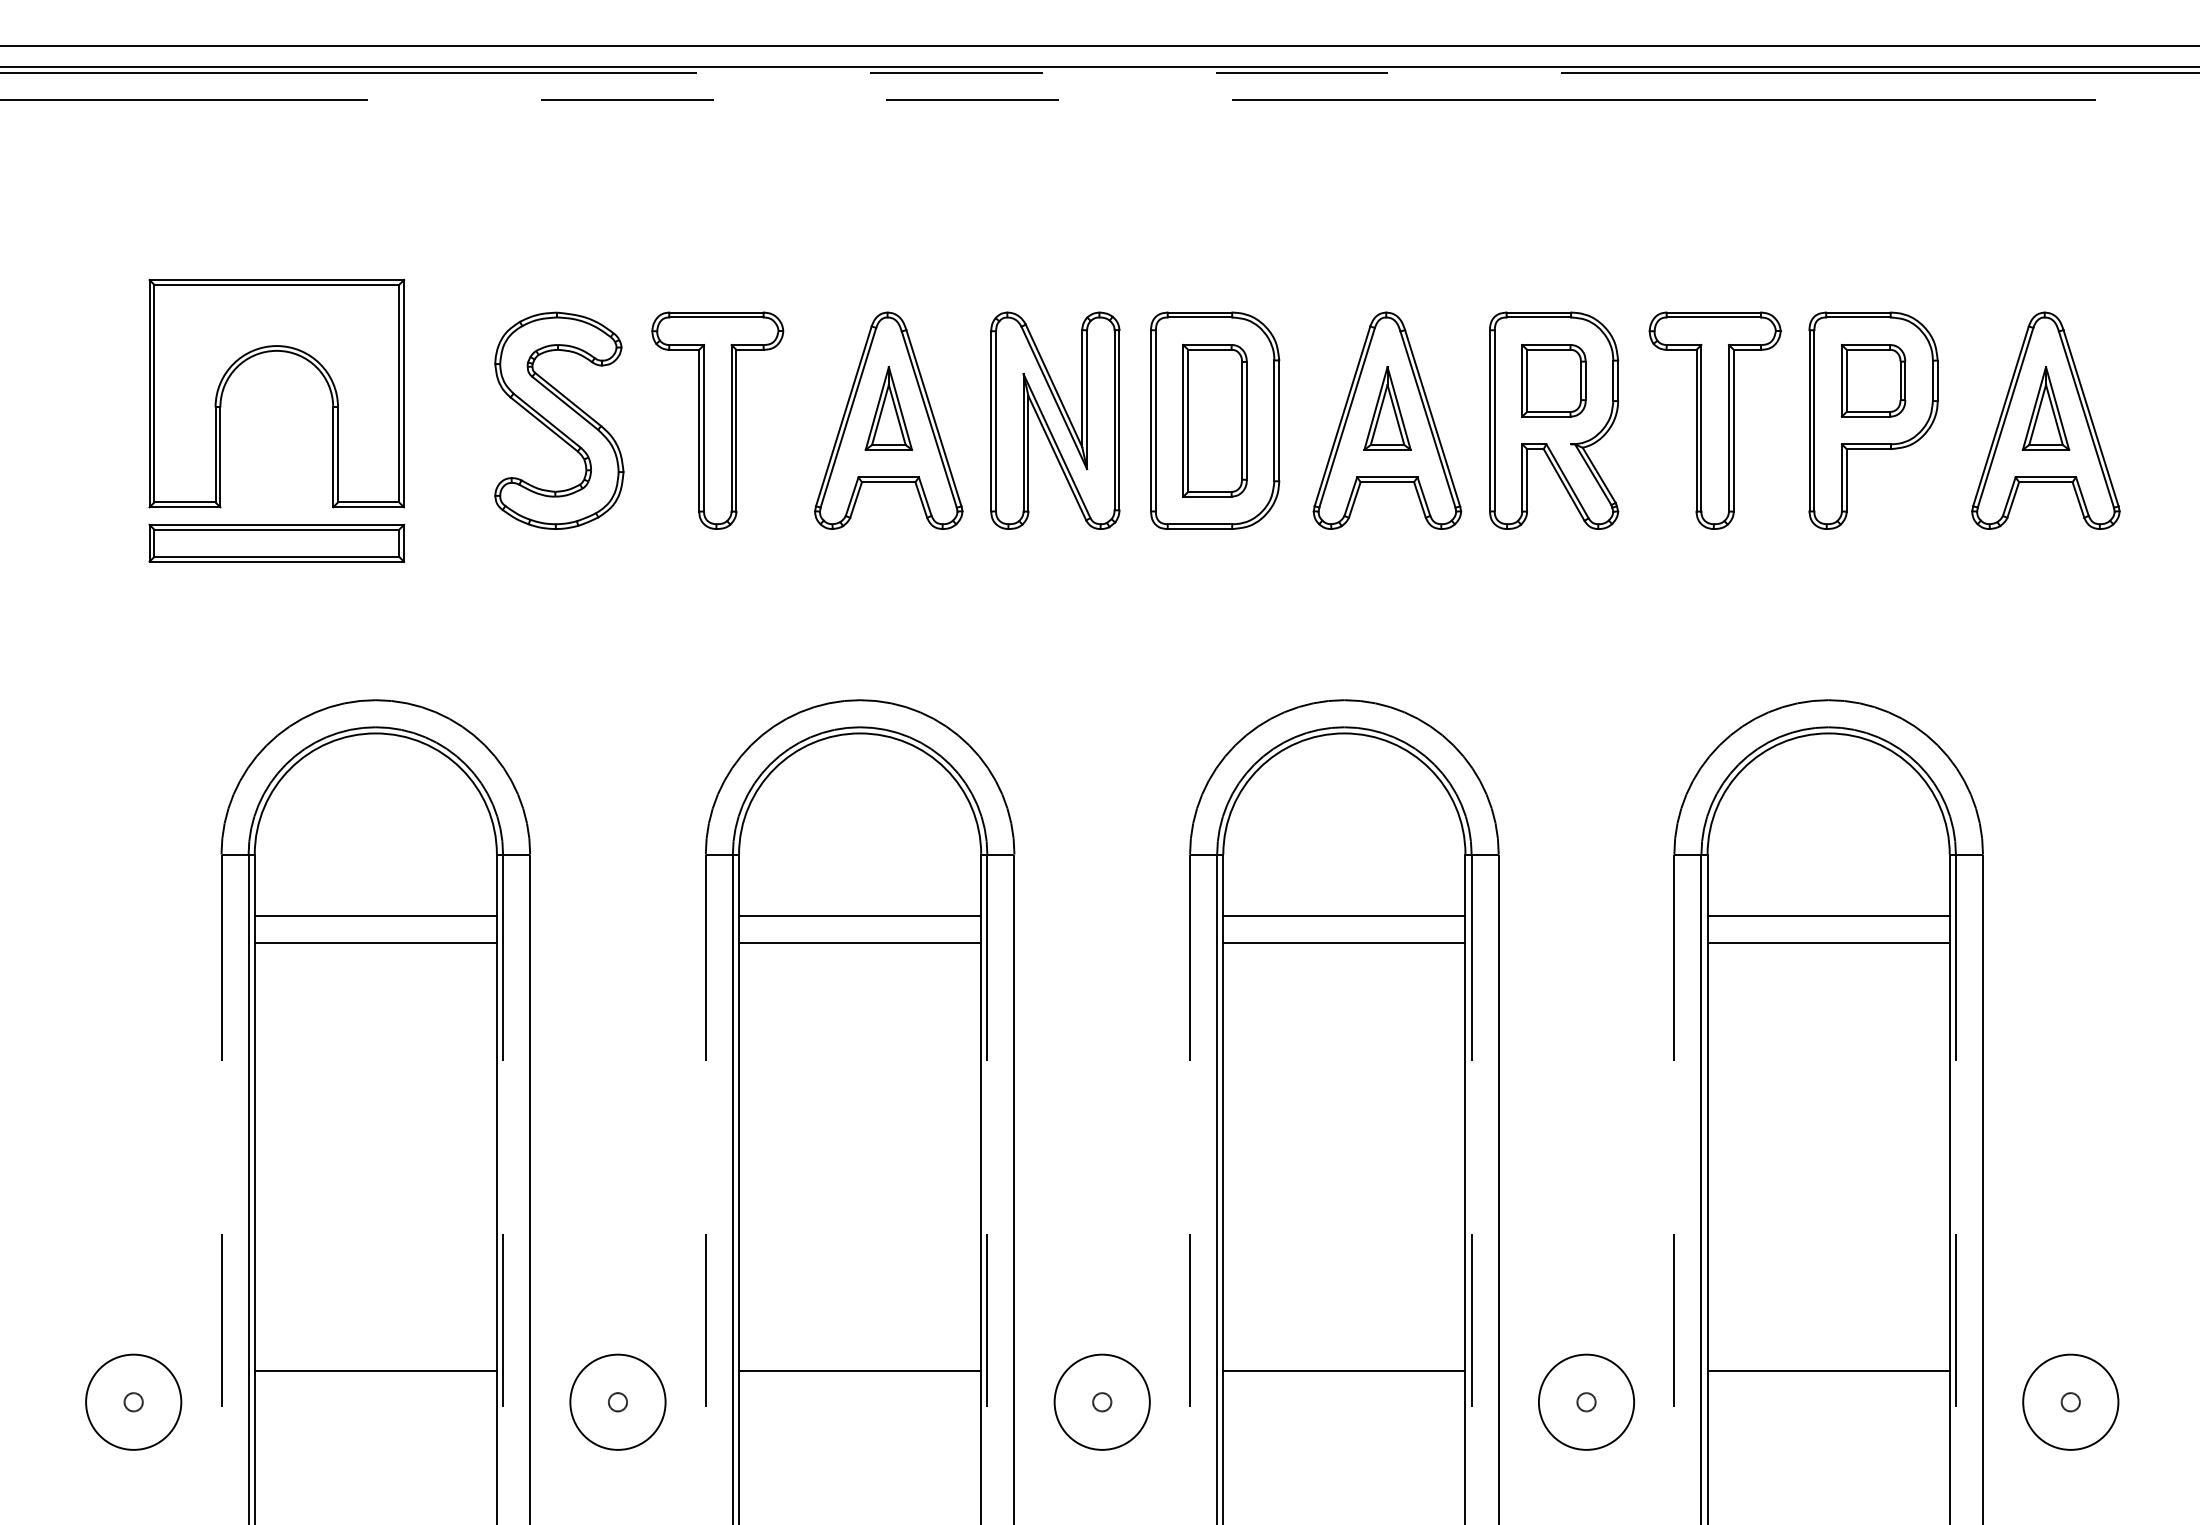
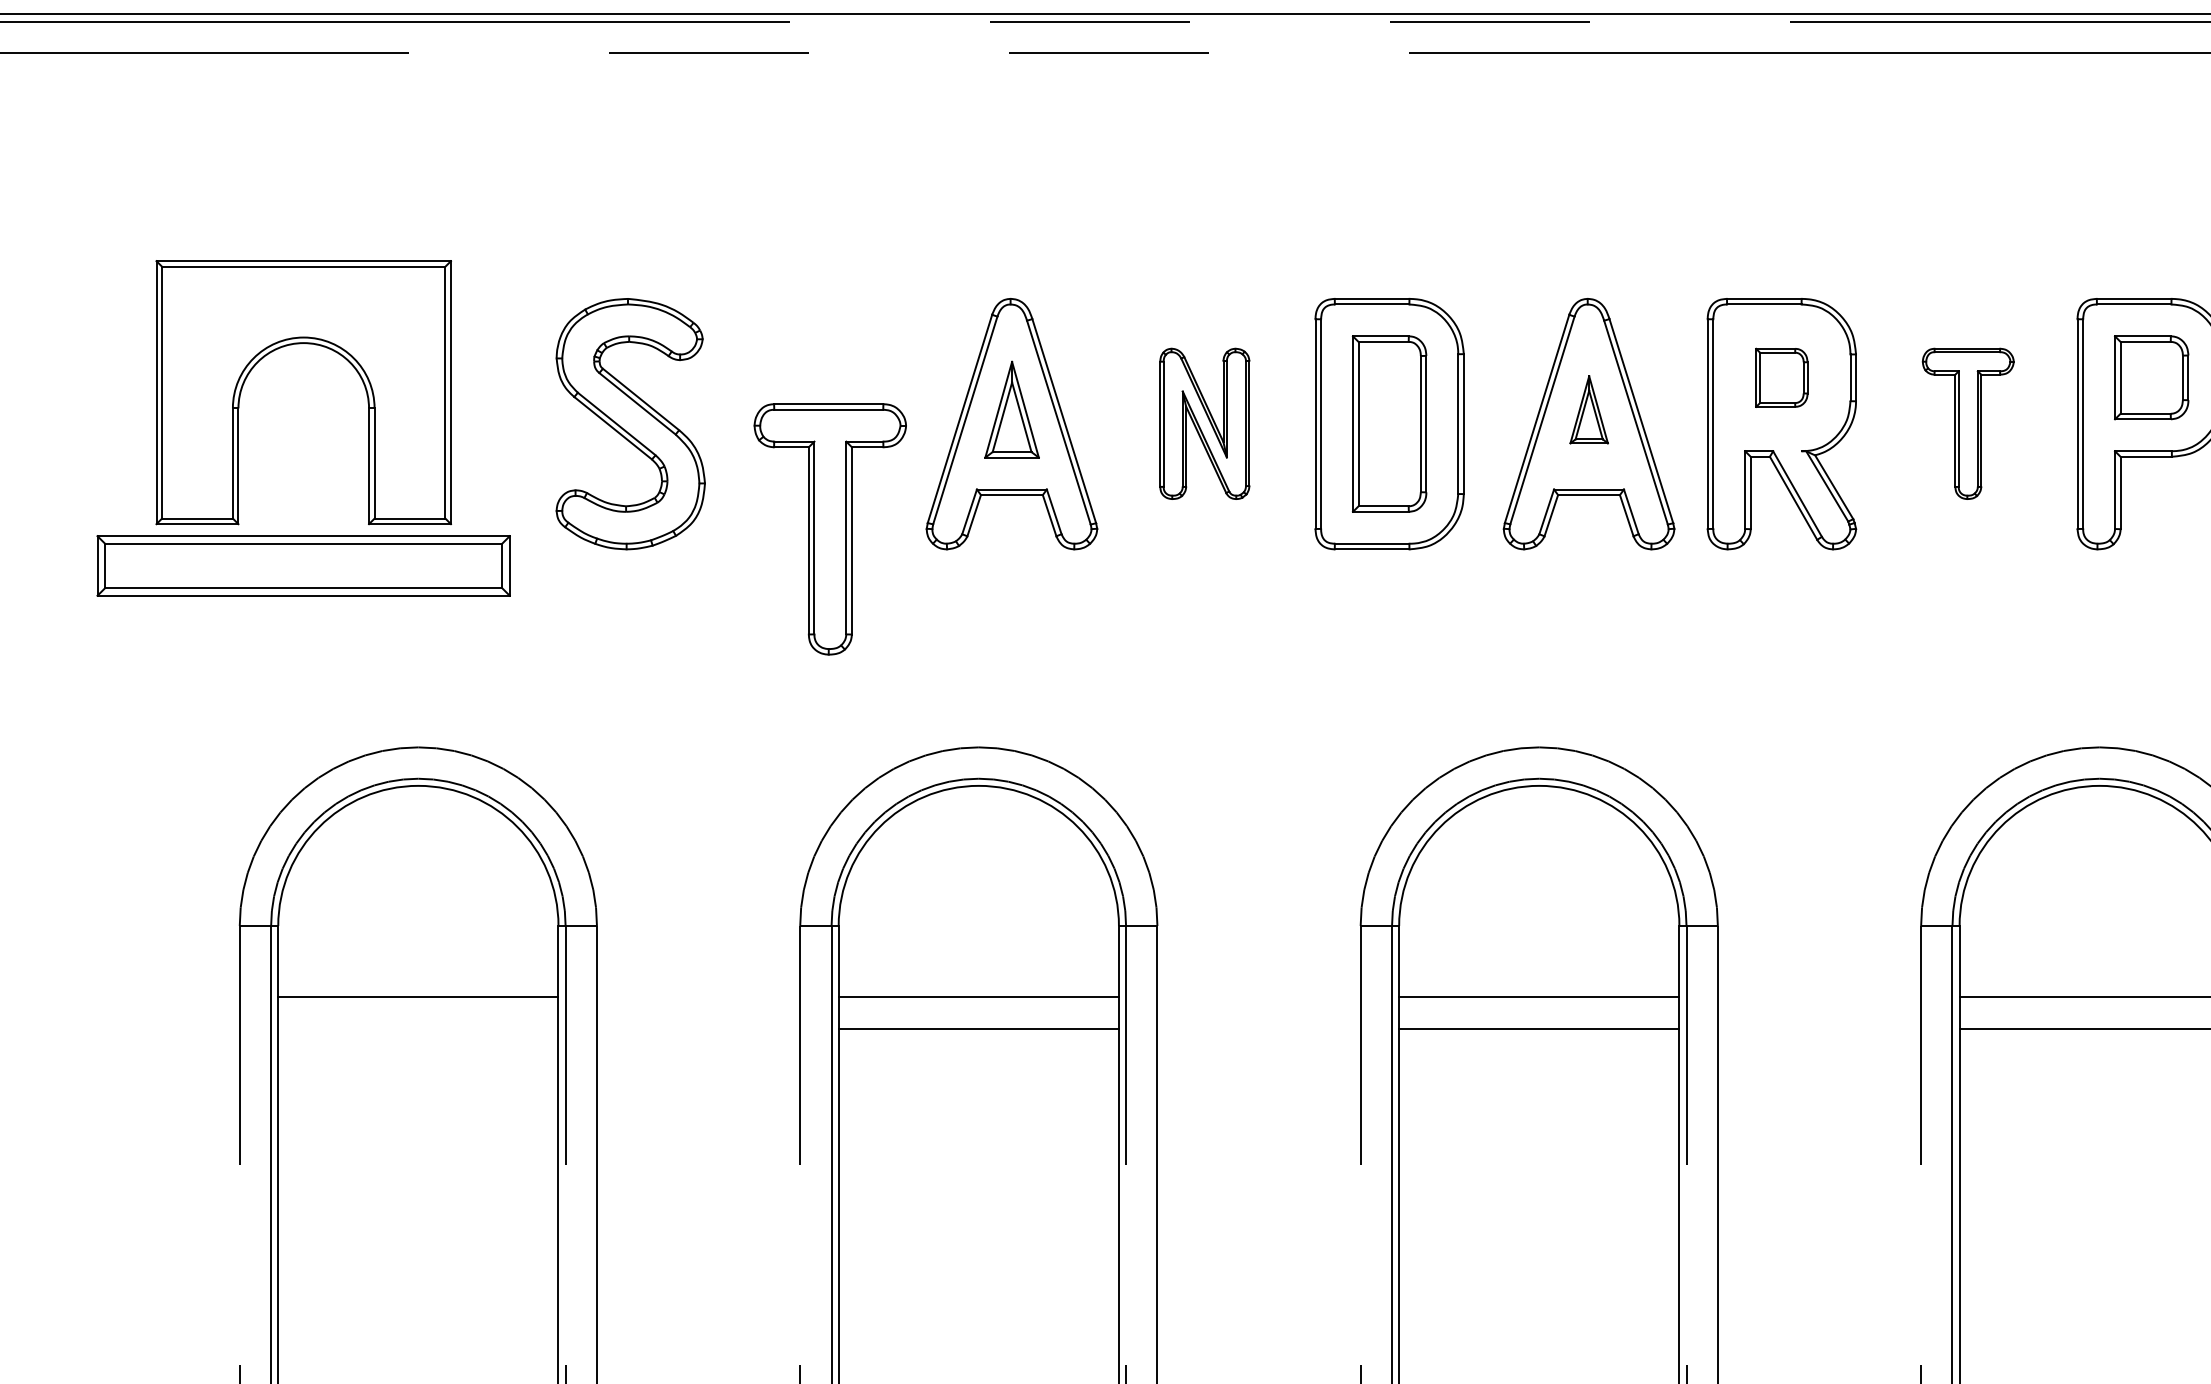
part: (1553, 380) -> (1781, 377), size x0.7
part: (1387, 408) -> (1589, 409), size x0.7
part: (717, 420) -> (829, 529), moved
part: (1055, 420) -> (1204, 423), size x0.6
part: (1714, 420) -> (1967, 423), size x0.6
part: (276, 542) -> (303, 564), size x1.4
line: (375, 943) -> (417, 1028), removed

